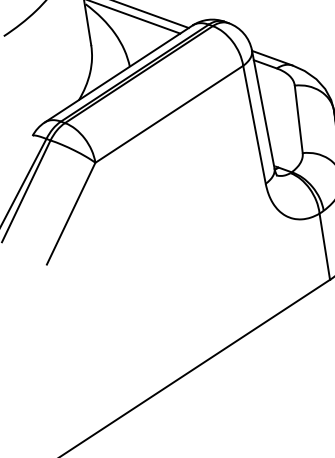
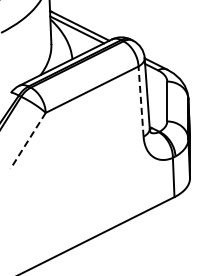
line: (255, 124) -> (141, 101), solid -> dashed
line: (70, 214) -> (27, 141), solid -> dashed

